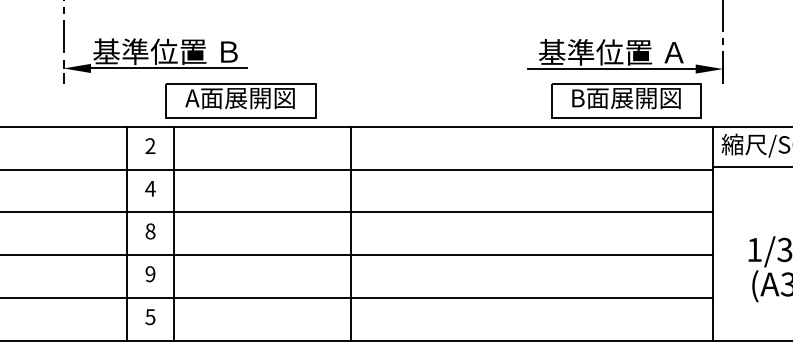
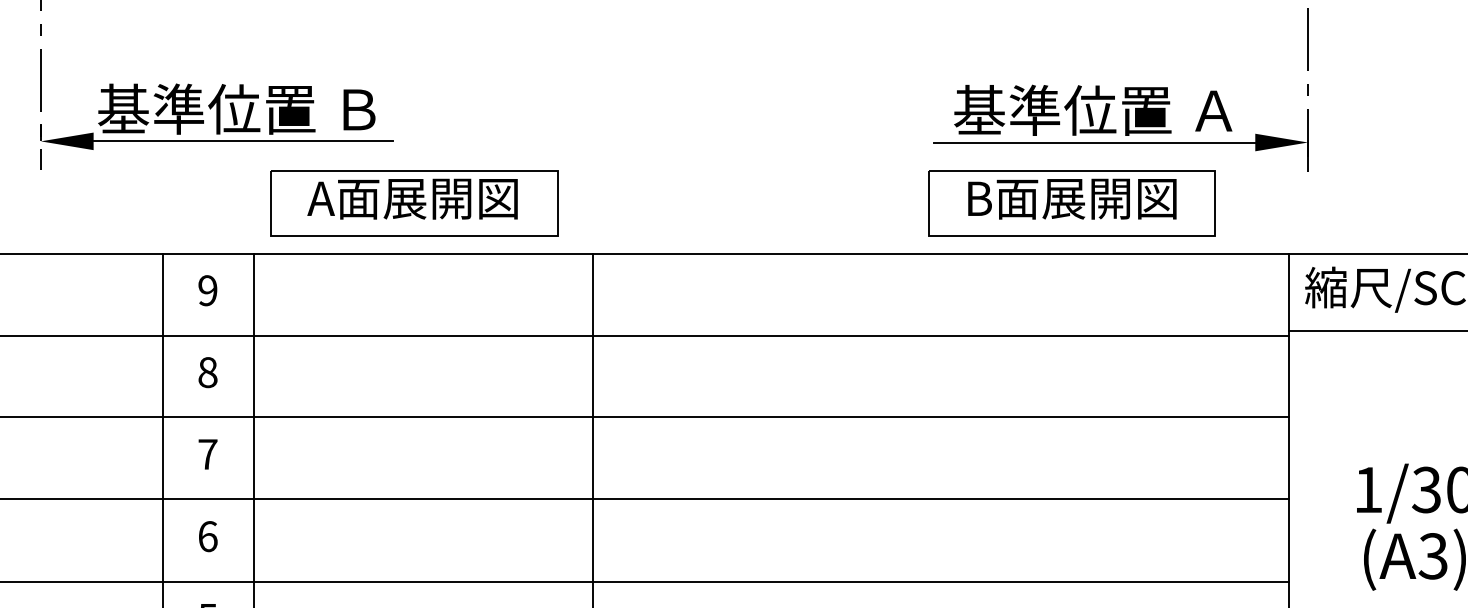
part: (240, 100) -> (413, 202), moved
part: (626, 100) -> (1072, 202), moved
text: (150, 146) -> (207, 291), 2 -> 9
text: (150, 188) -> (207, 371), 4 -> 8
text: (150, 231) -> (207, 454), 8 -> 7
text: (150, 274) -> (207, 537), 9 -> 6

